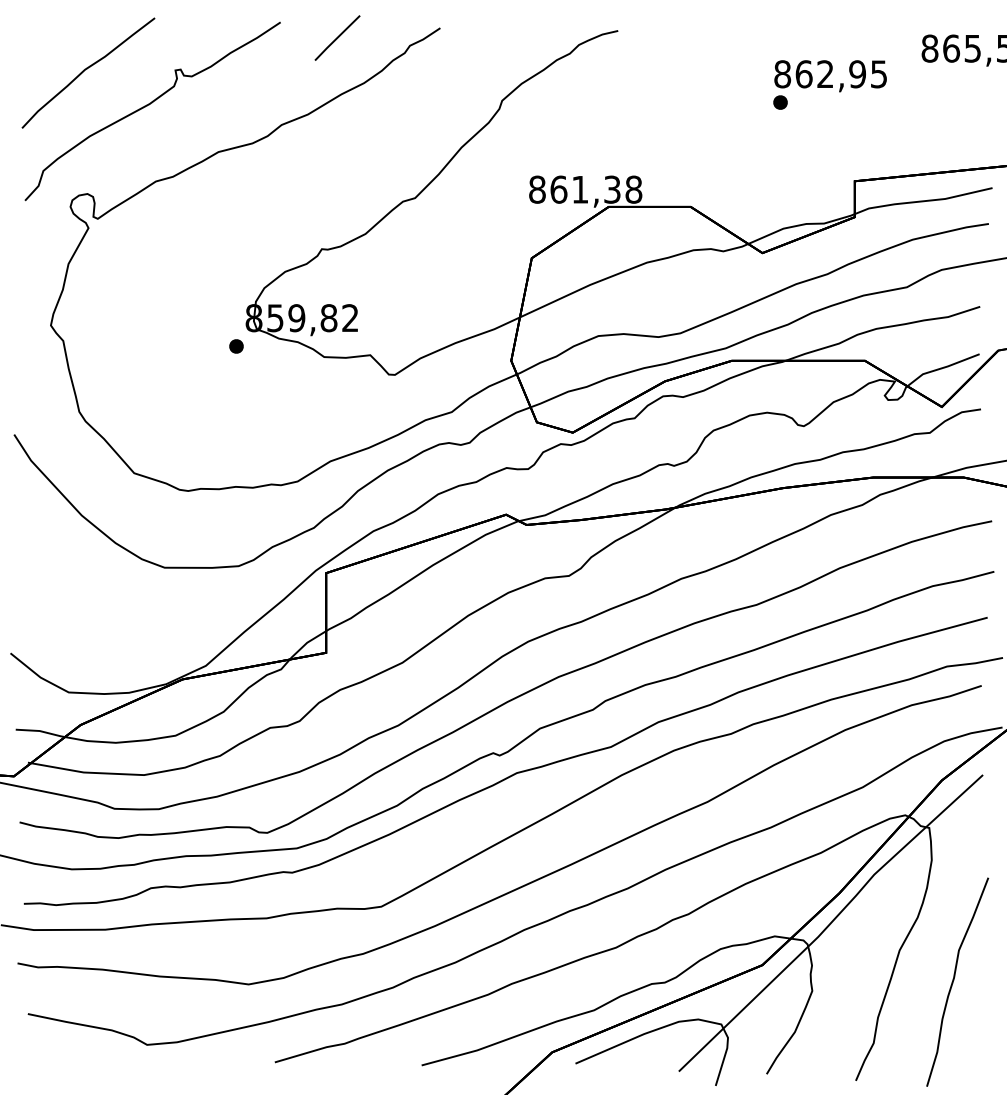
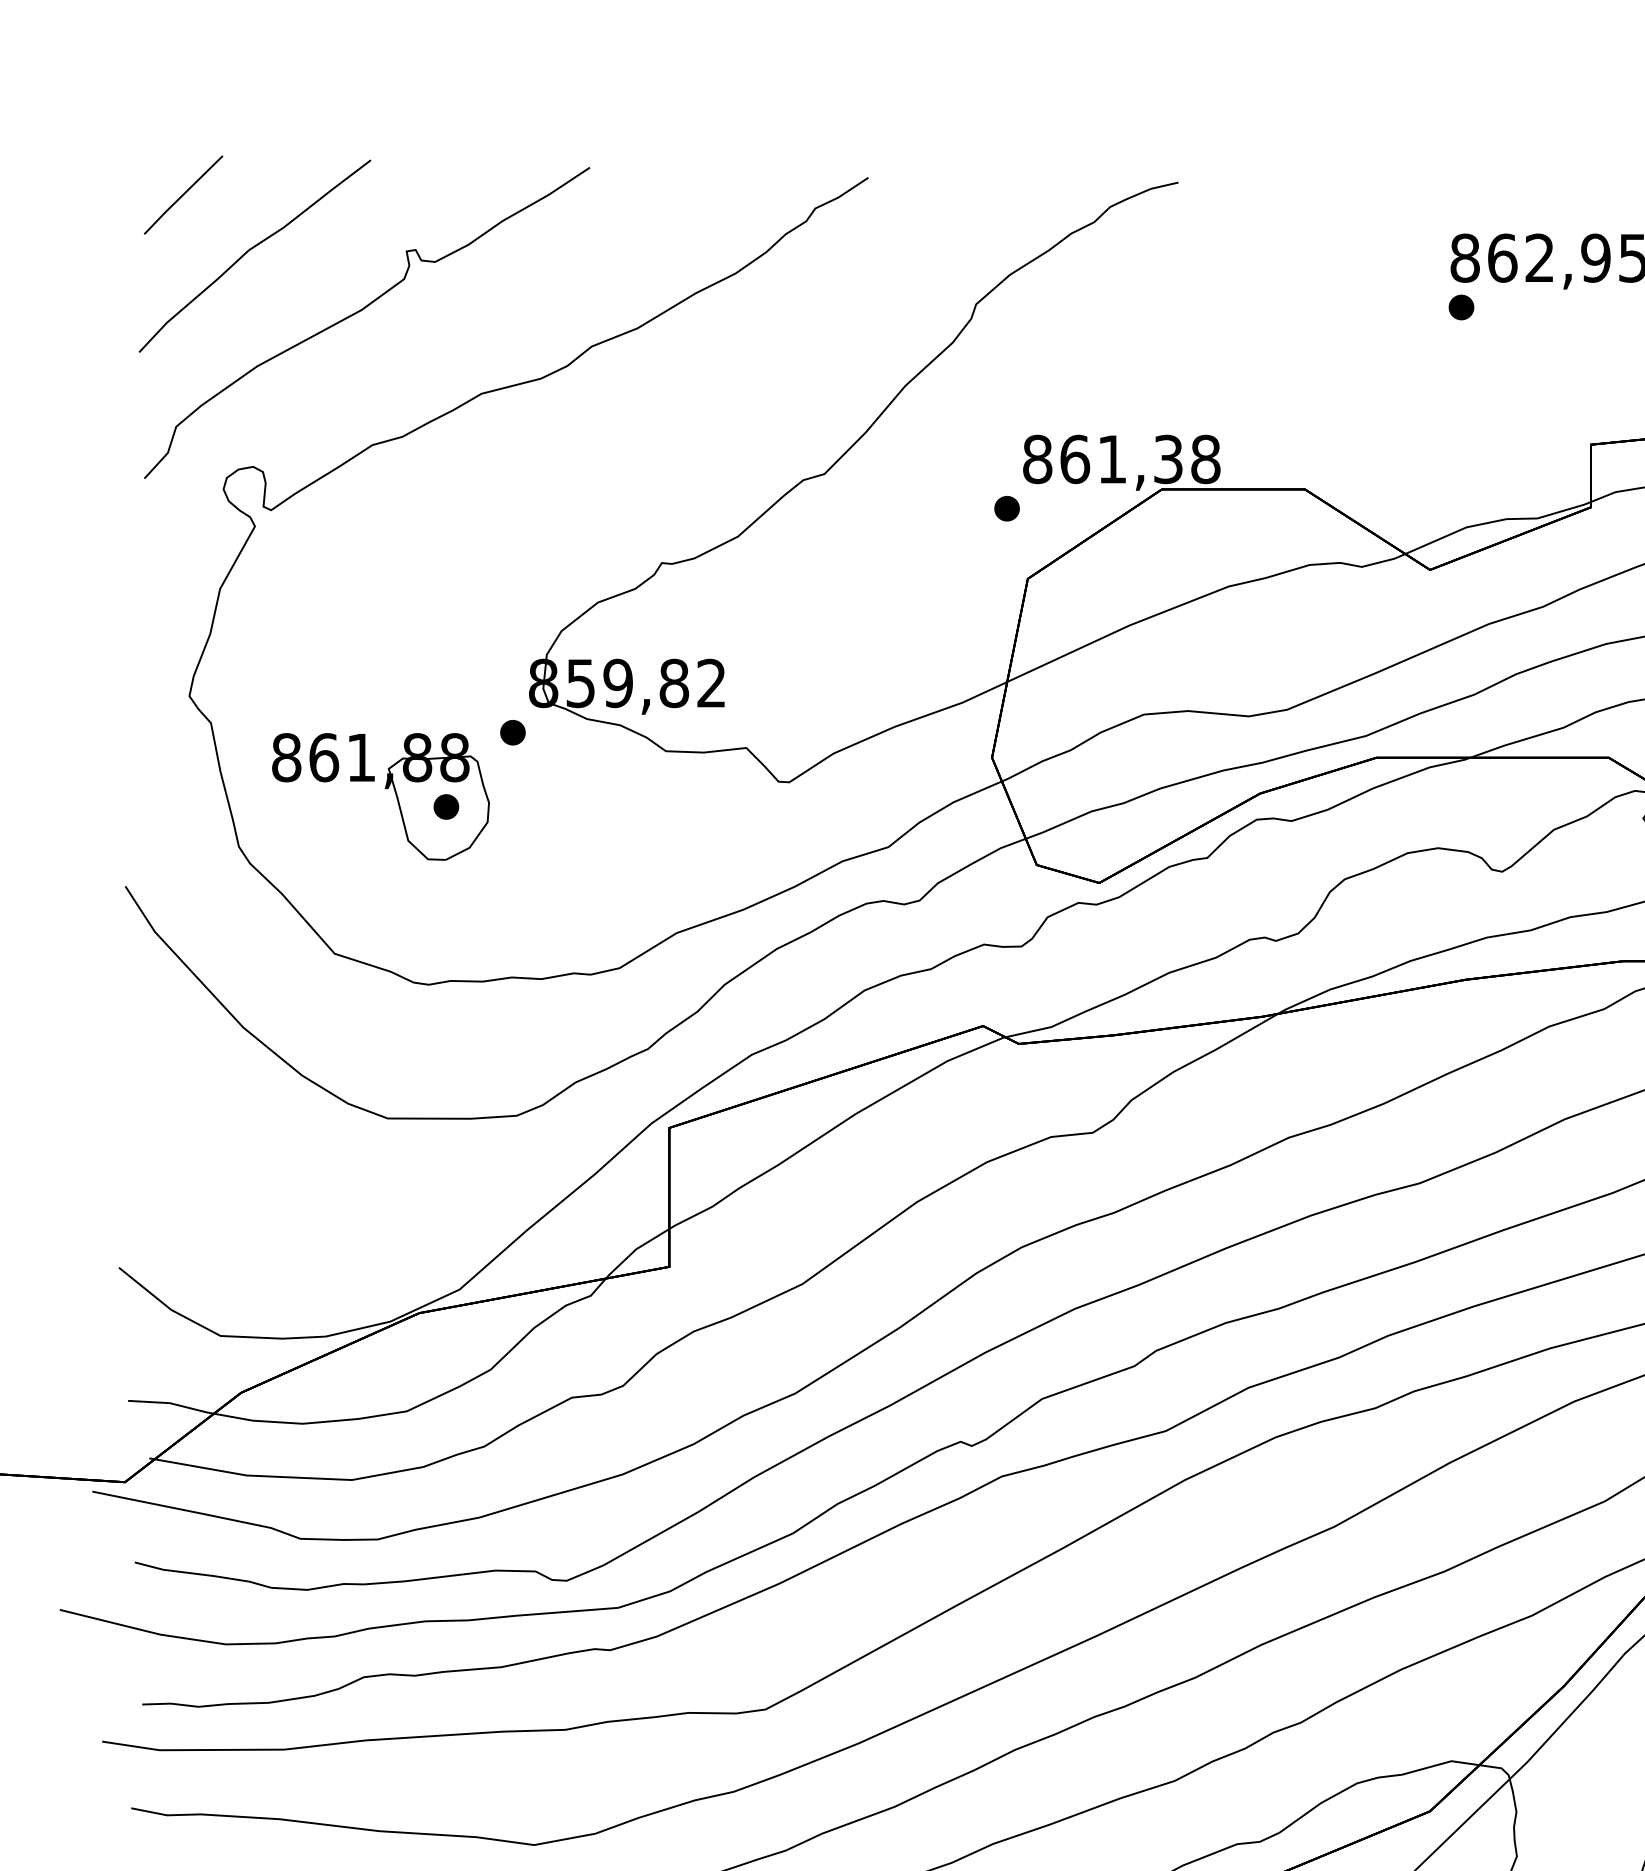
line: (337, 37) -> (183, 194), moved
part: (519, 217) -> (1006, 507), added
part: (160, 383) -> (380, 797), added

